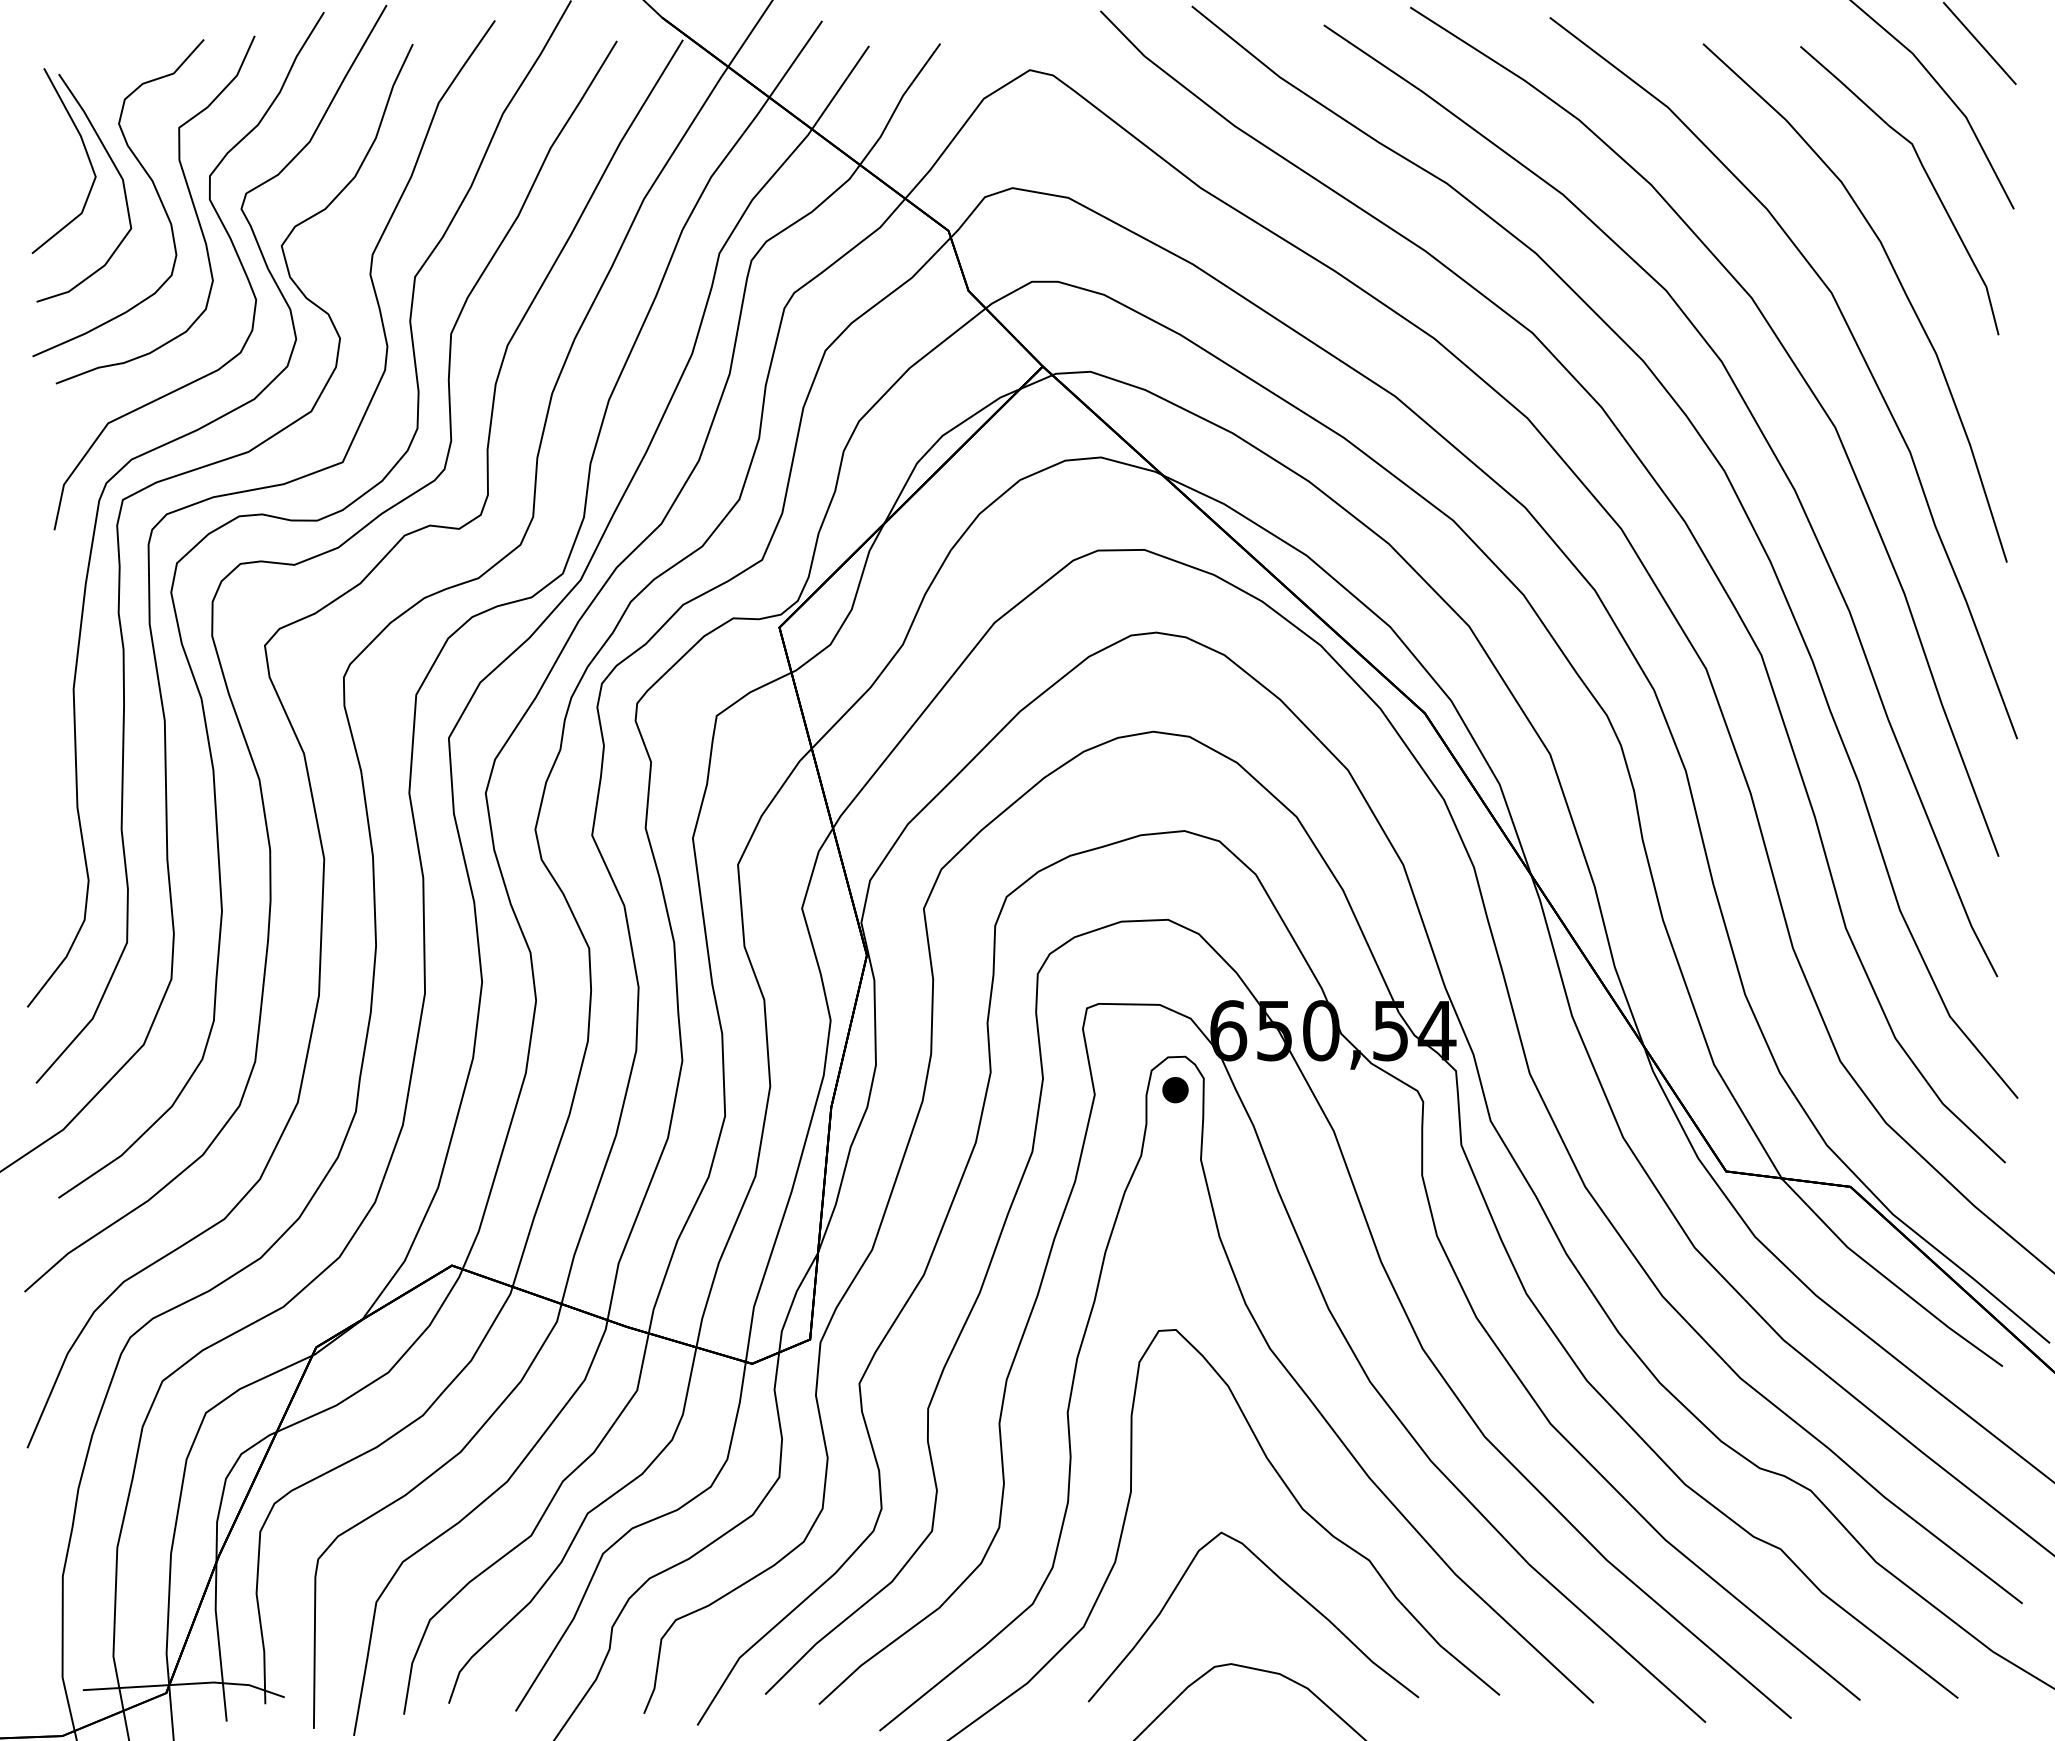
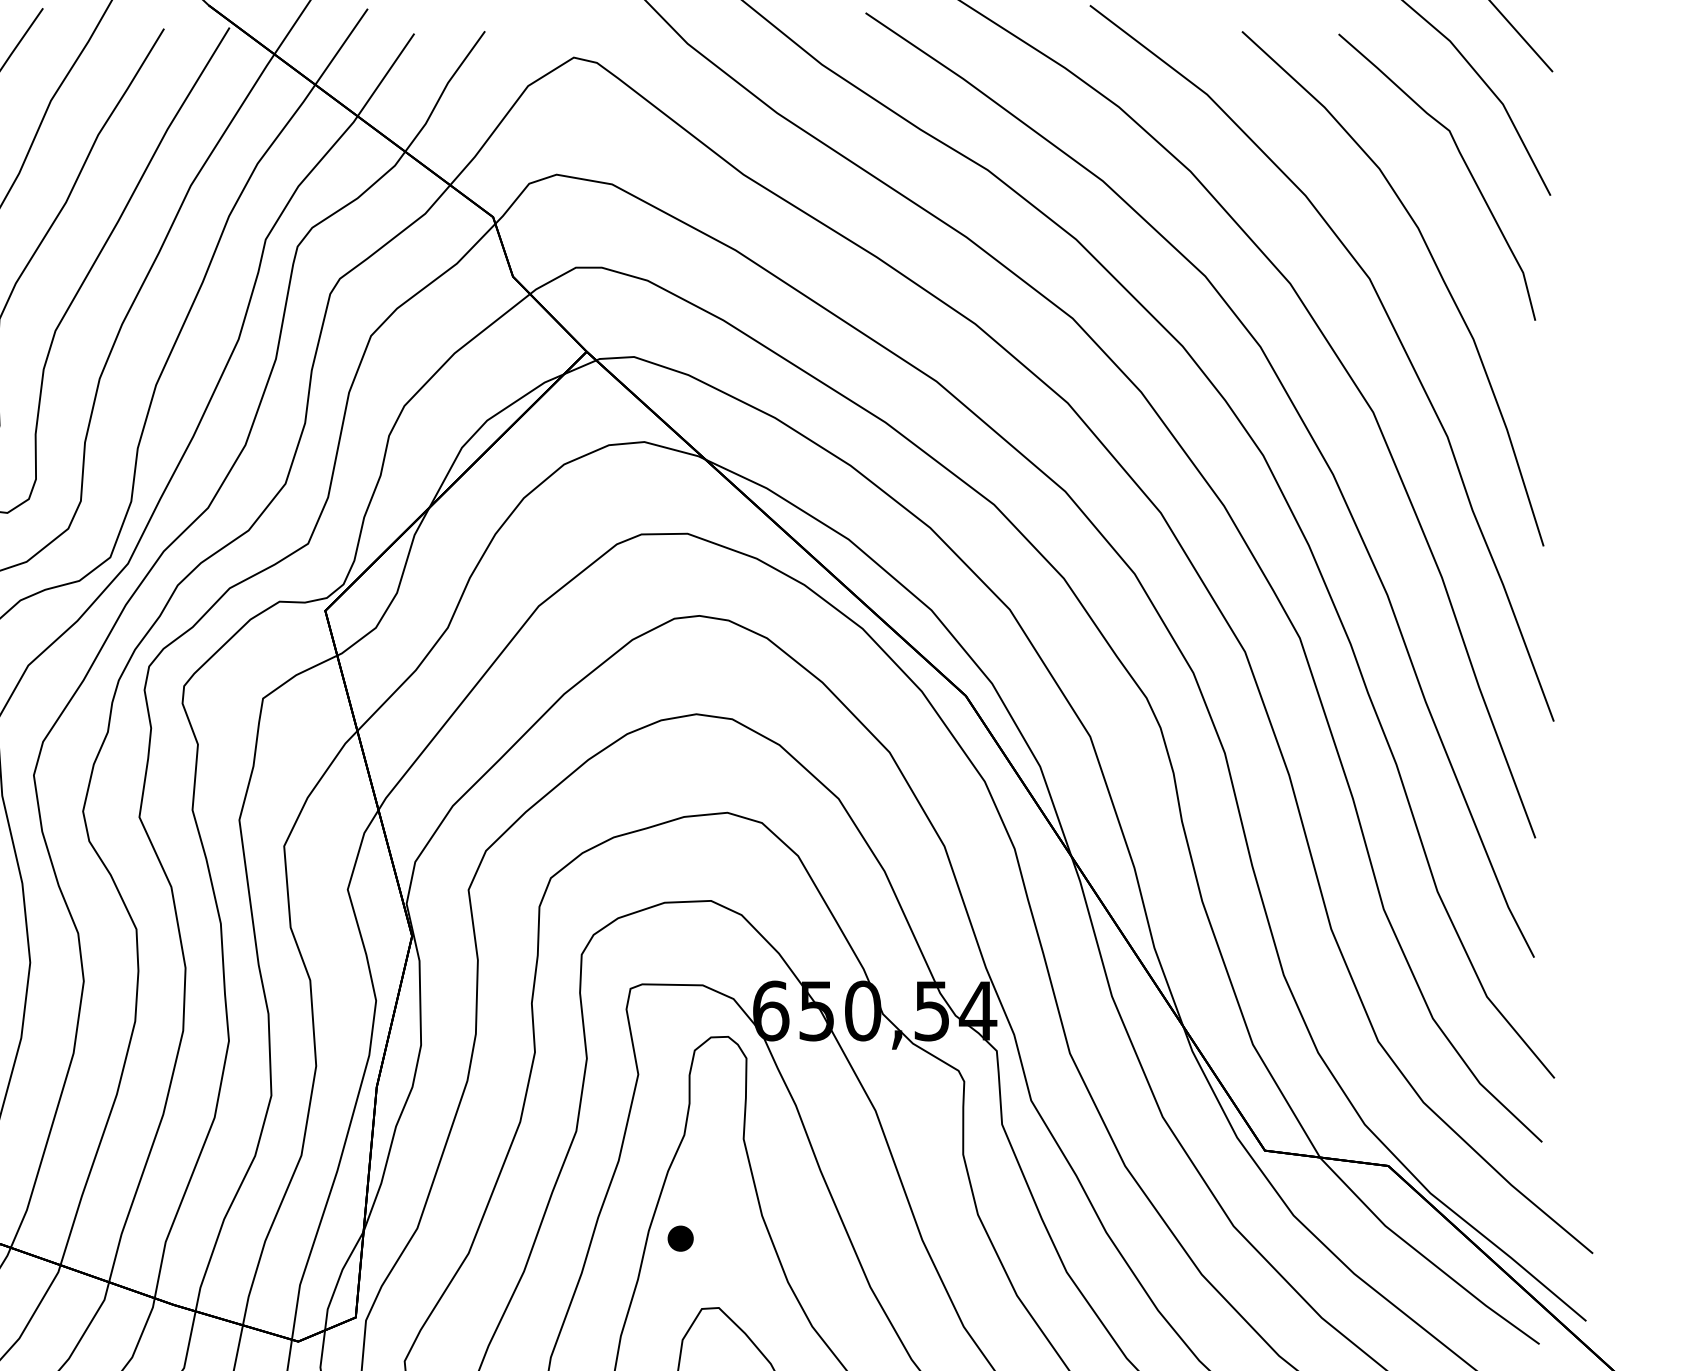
part: (1175, 1090) -> (680, 1239), moved

